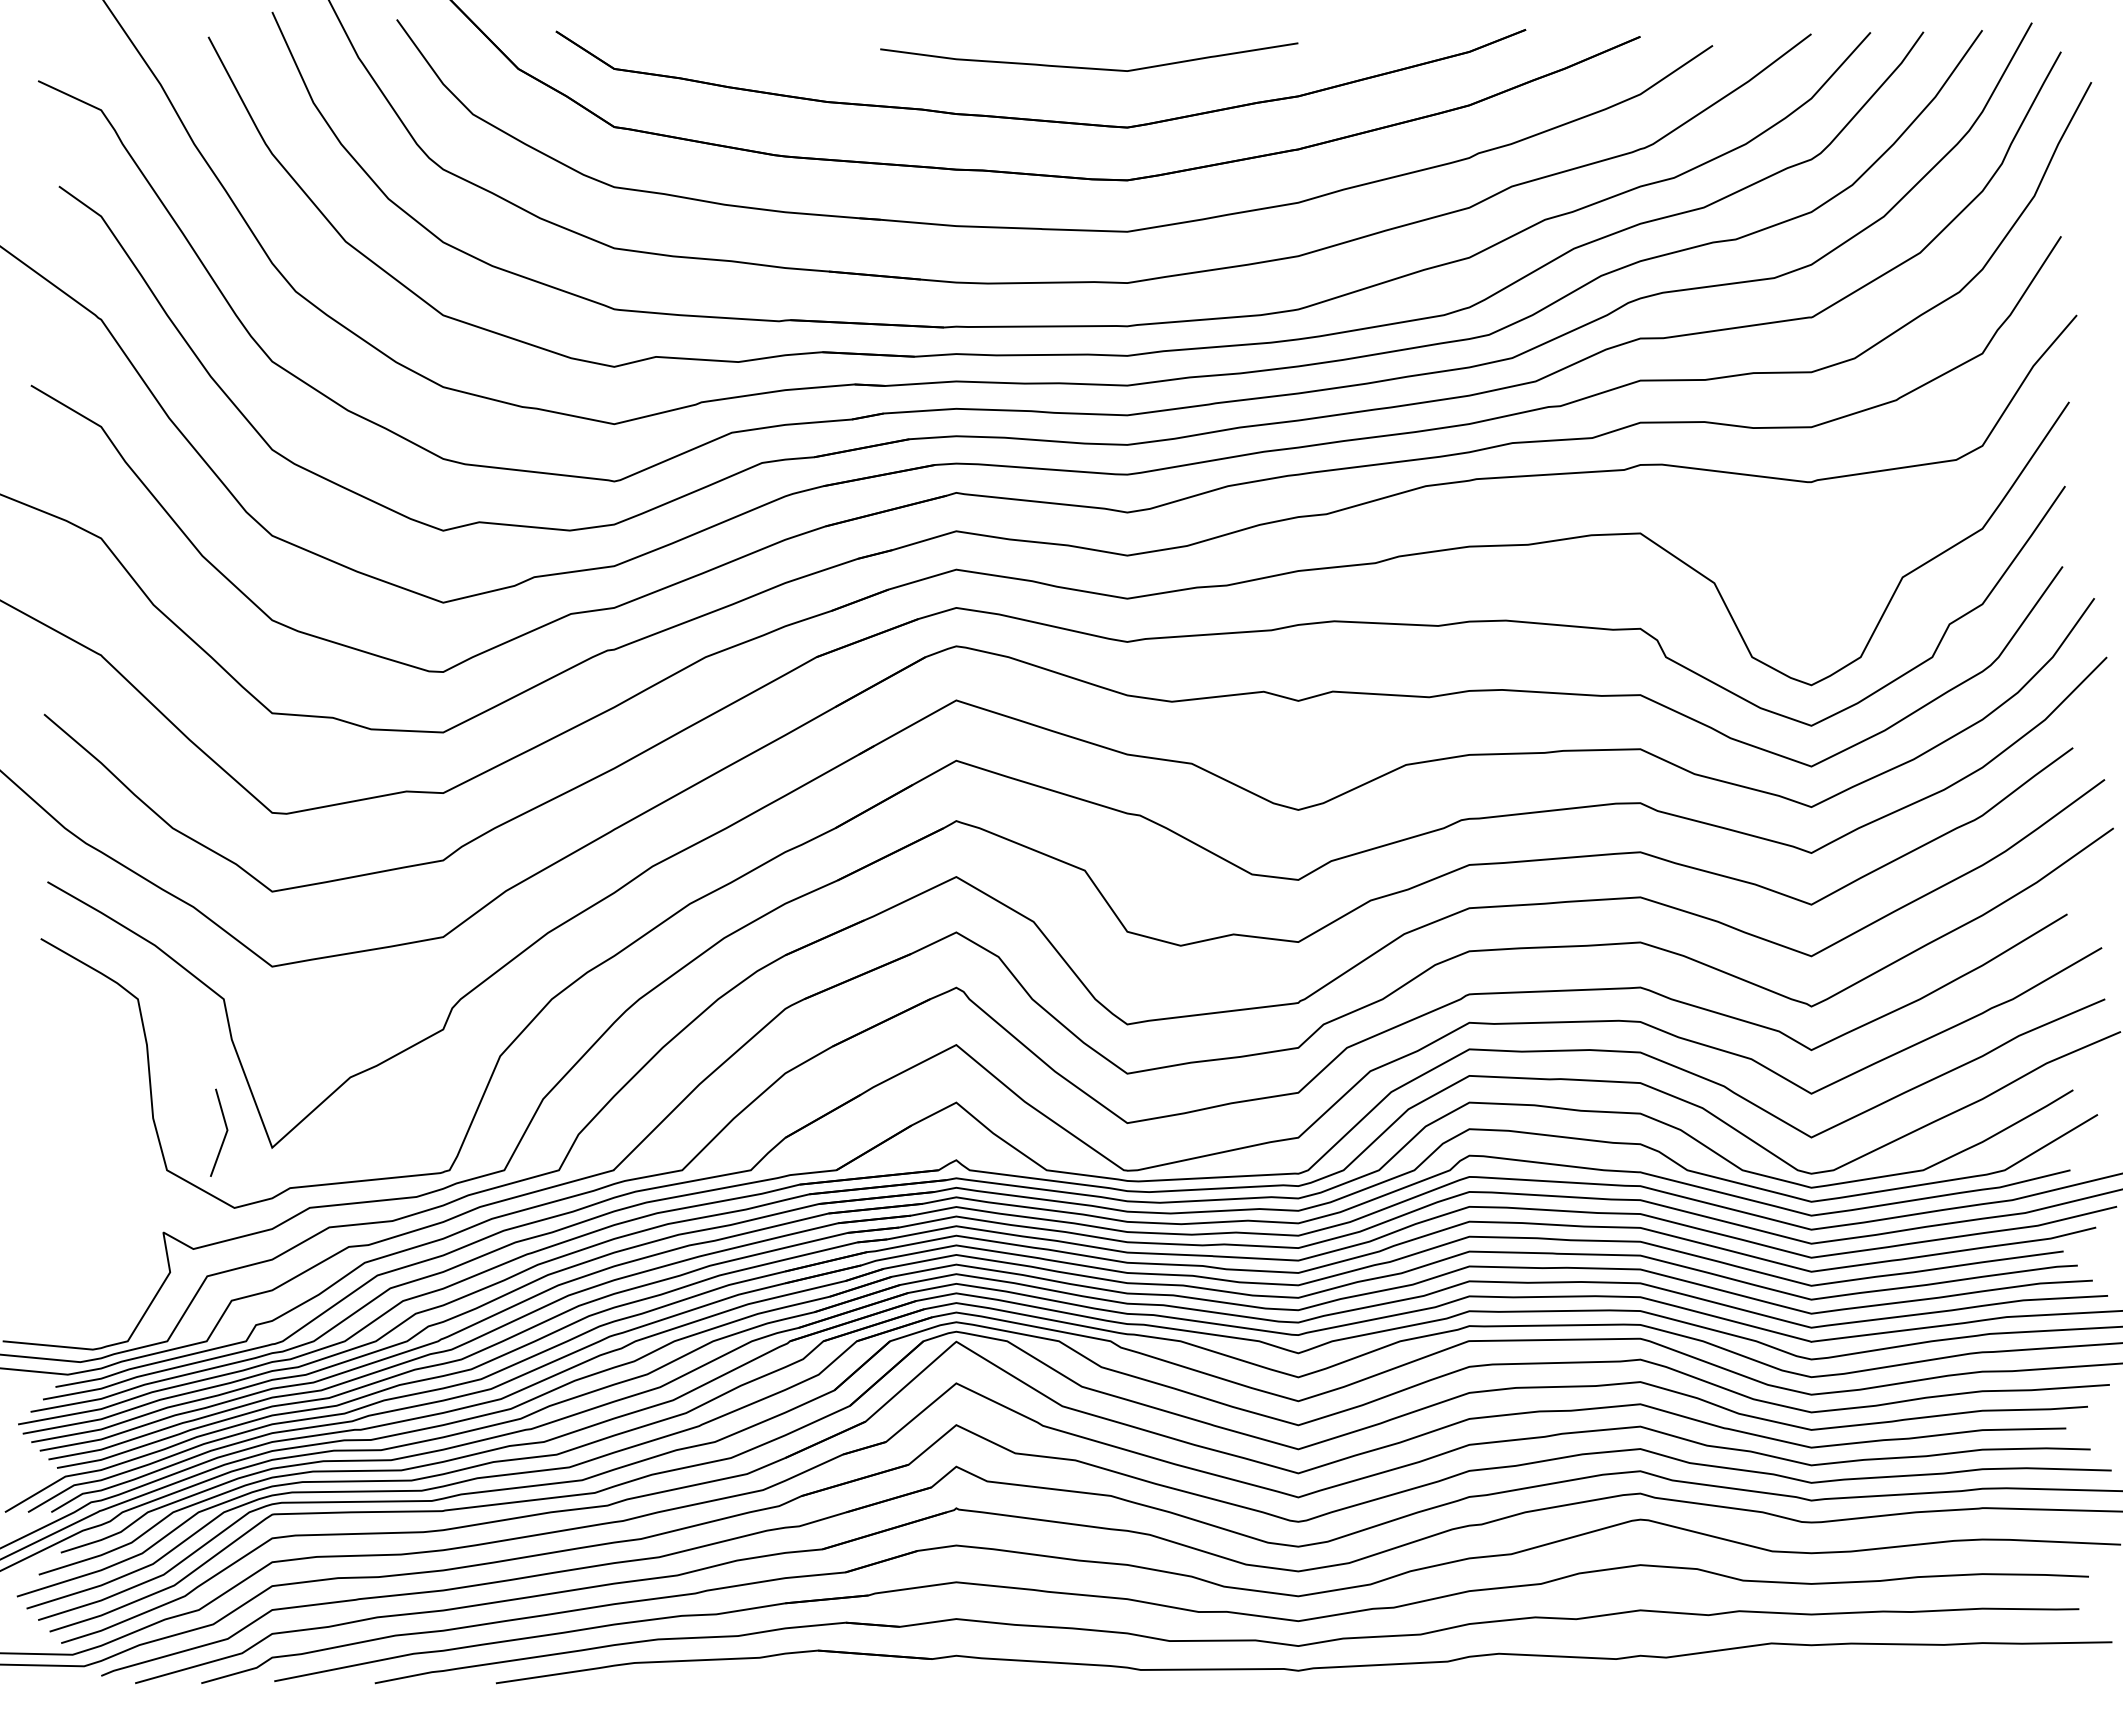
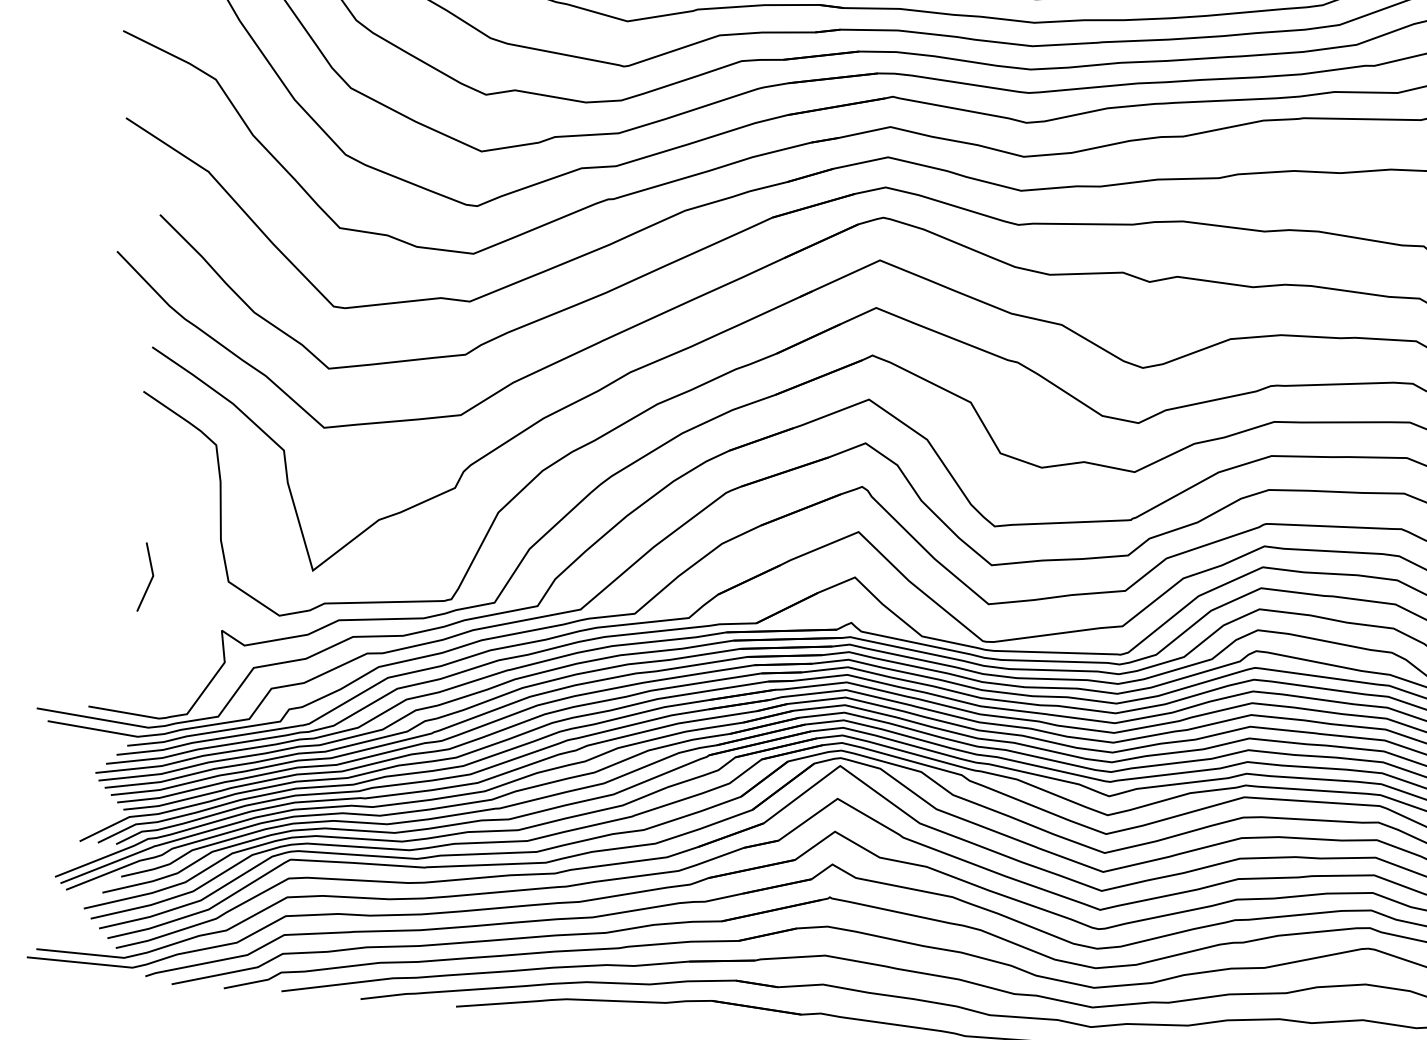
line: (224, 1135) -> (150, 579), moved

